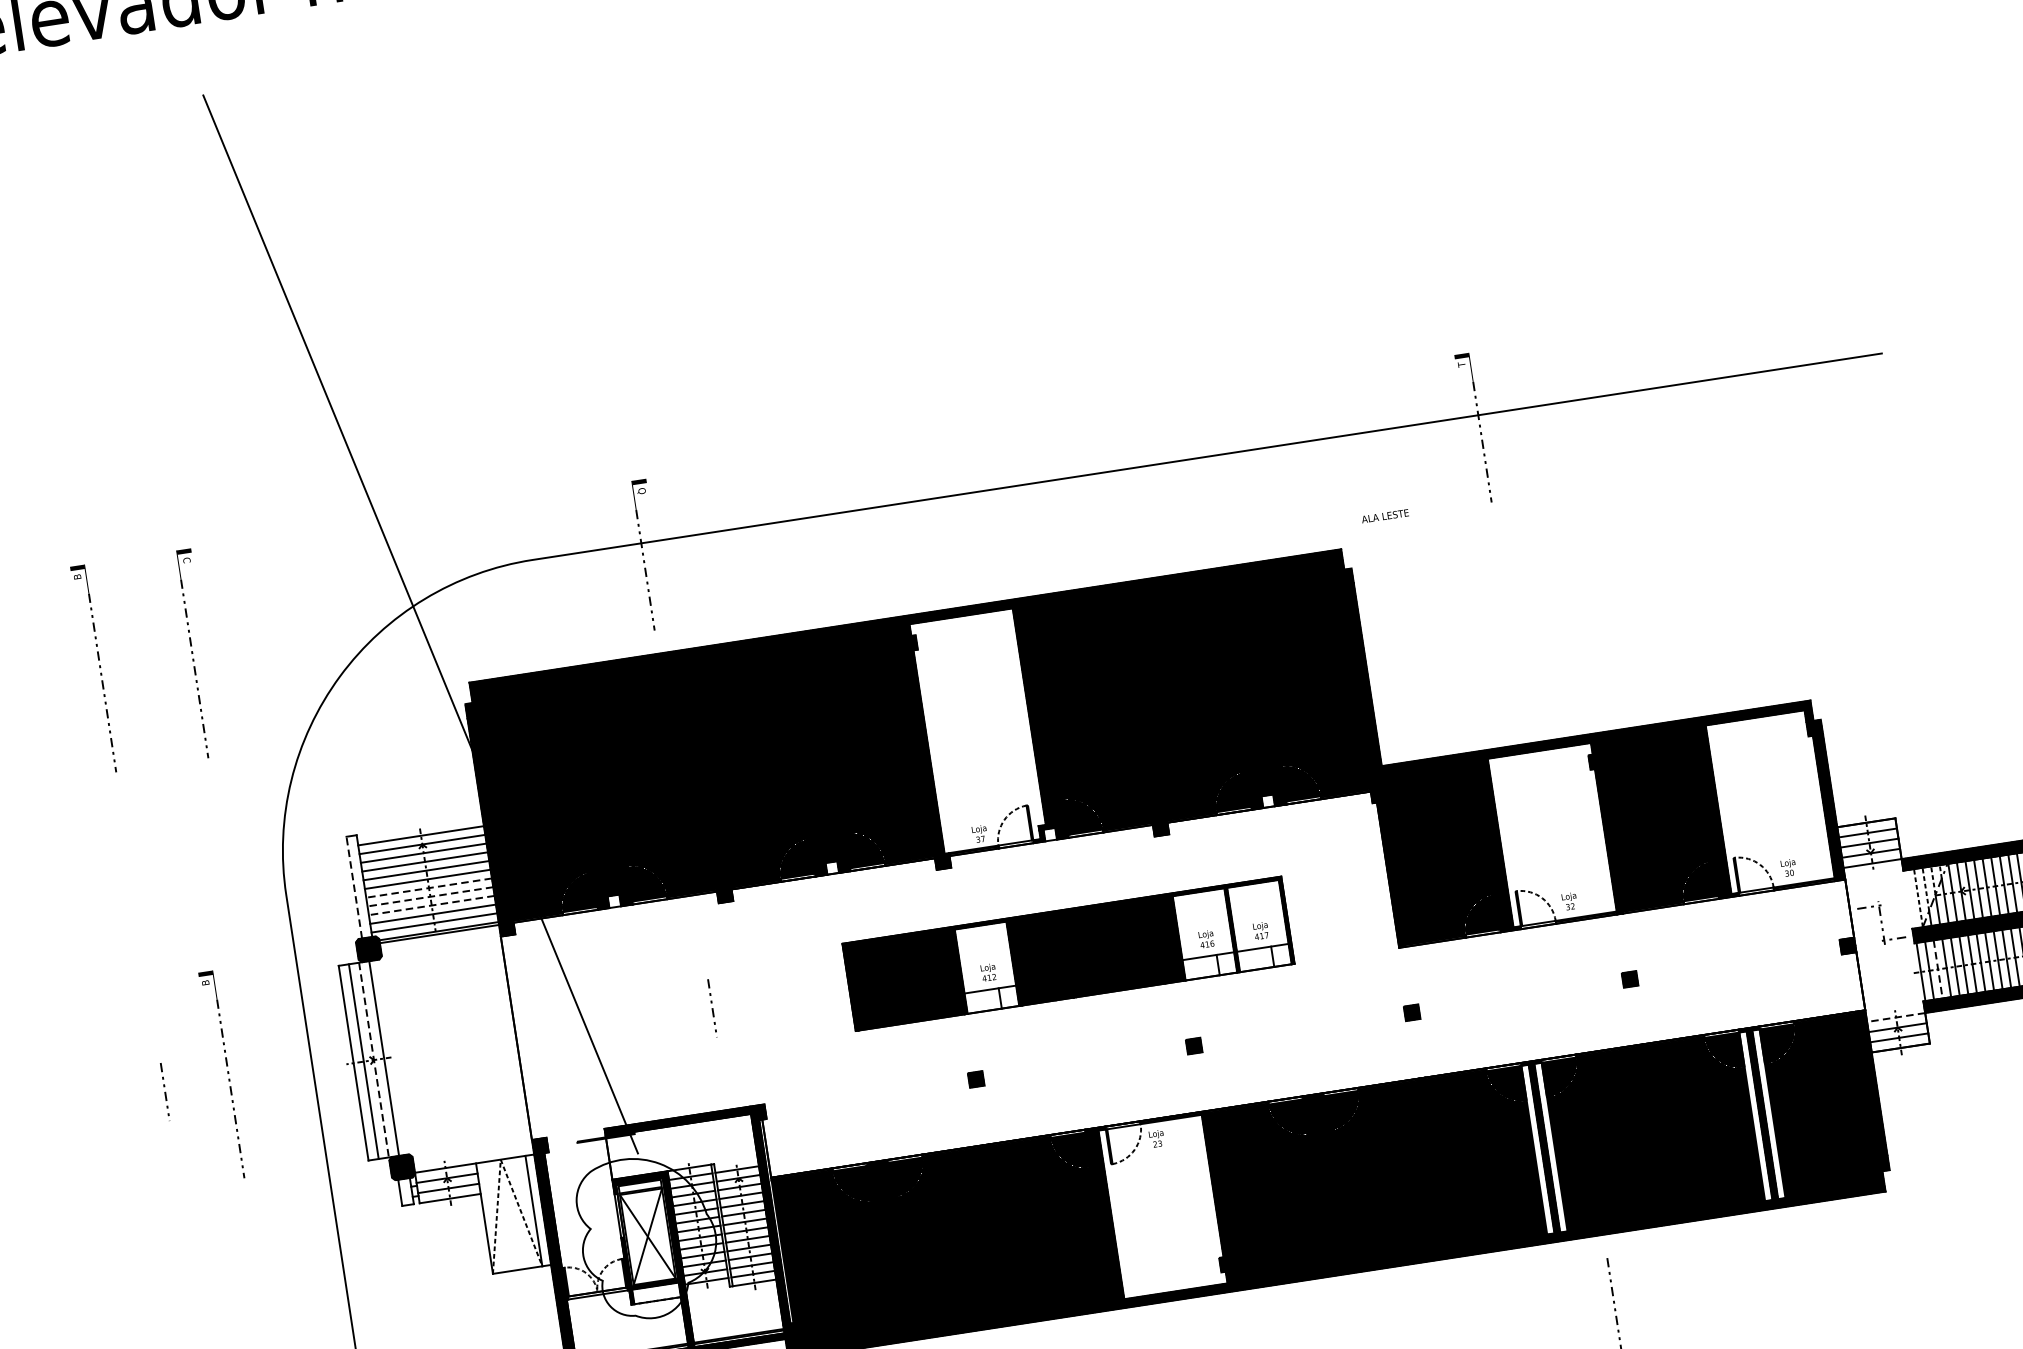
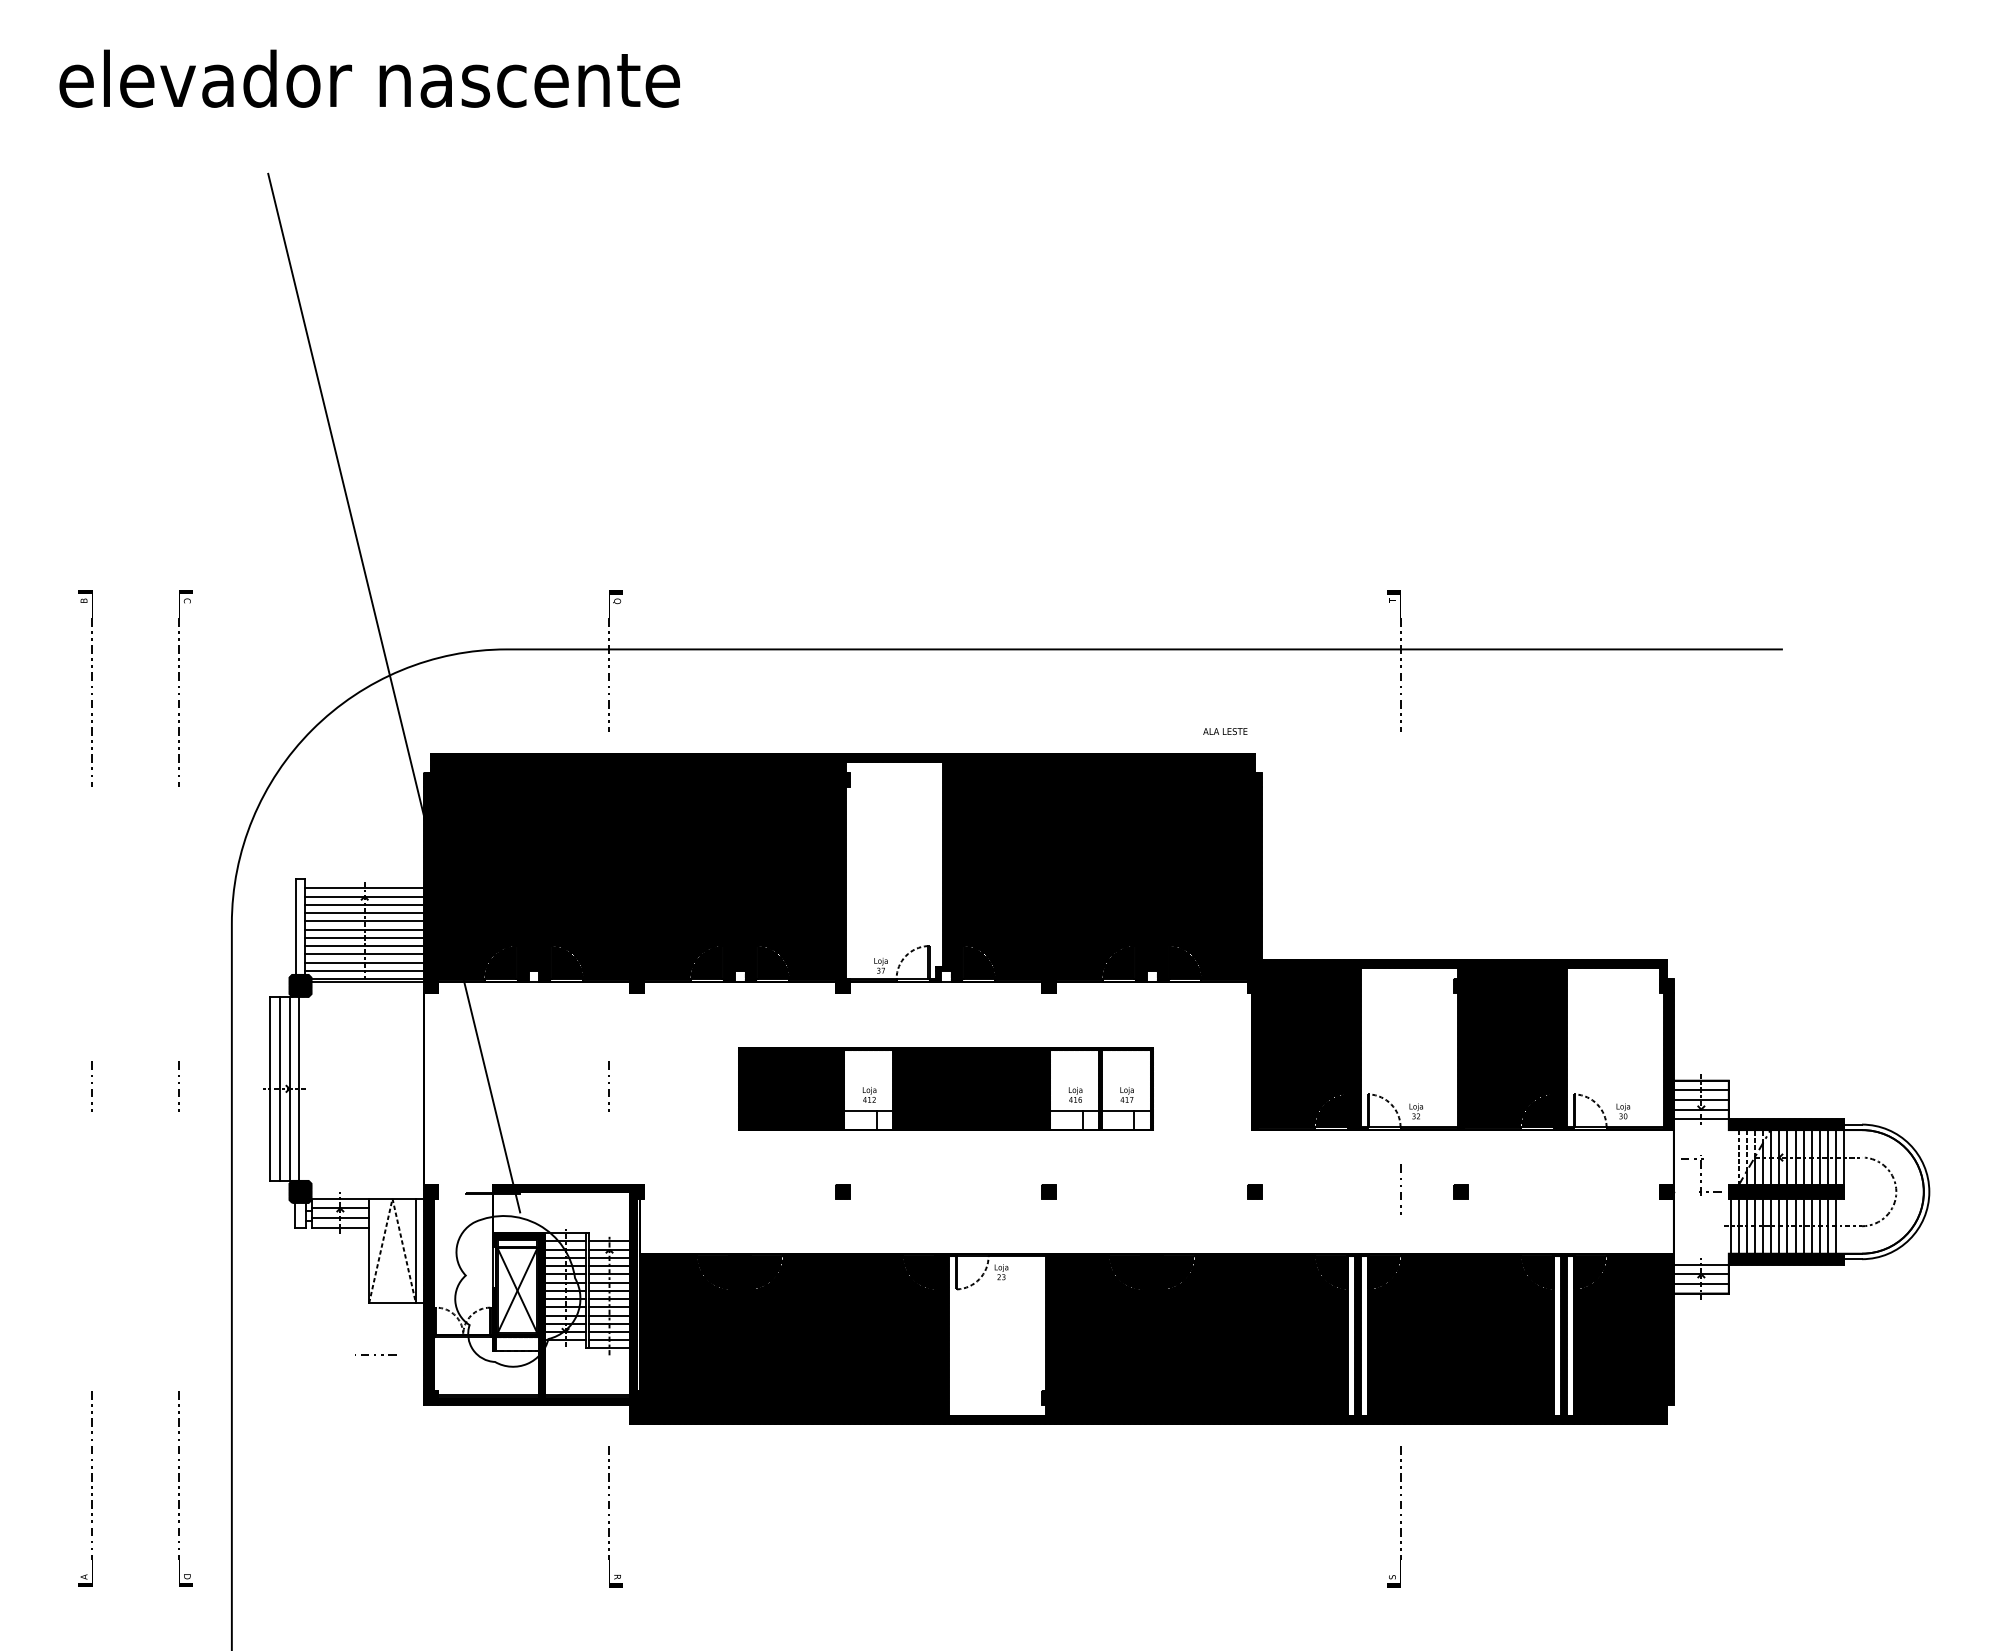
text: (1385, 516) -> (1225, 731), moved
line: (354, 887) -> (295, 926), dashed -> solid
line: (428, 887) -> (364, 937), dashed -> solid
line: (430, 897) -> (364, 946), dashed -> solid
line: (431, 905) -> (364, 954), dashed -> solid
line: (1937, 969) -> (1746, 1226), dashed -> solid
line: (1565, 983) -> (1400, 1186), added
line: (1895, 1017) -> (1700, 1264), dashed -> solid
line: (374, 1060) -> (289, 1089), dashed -> solid
line: (255, 1072) -> (178, 1083), added
part: (227, 1073) -> (152, 1080), removed
line: (507, 1327) -> (375, 1354), added

